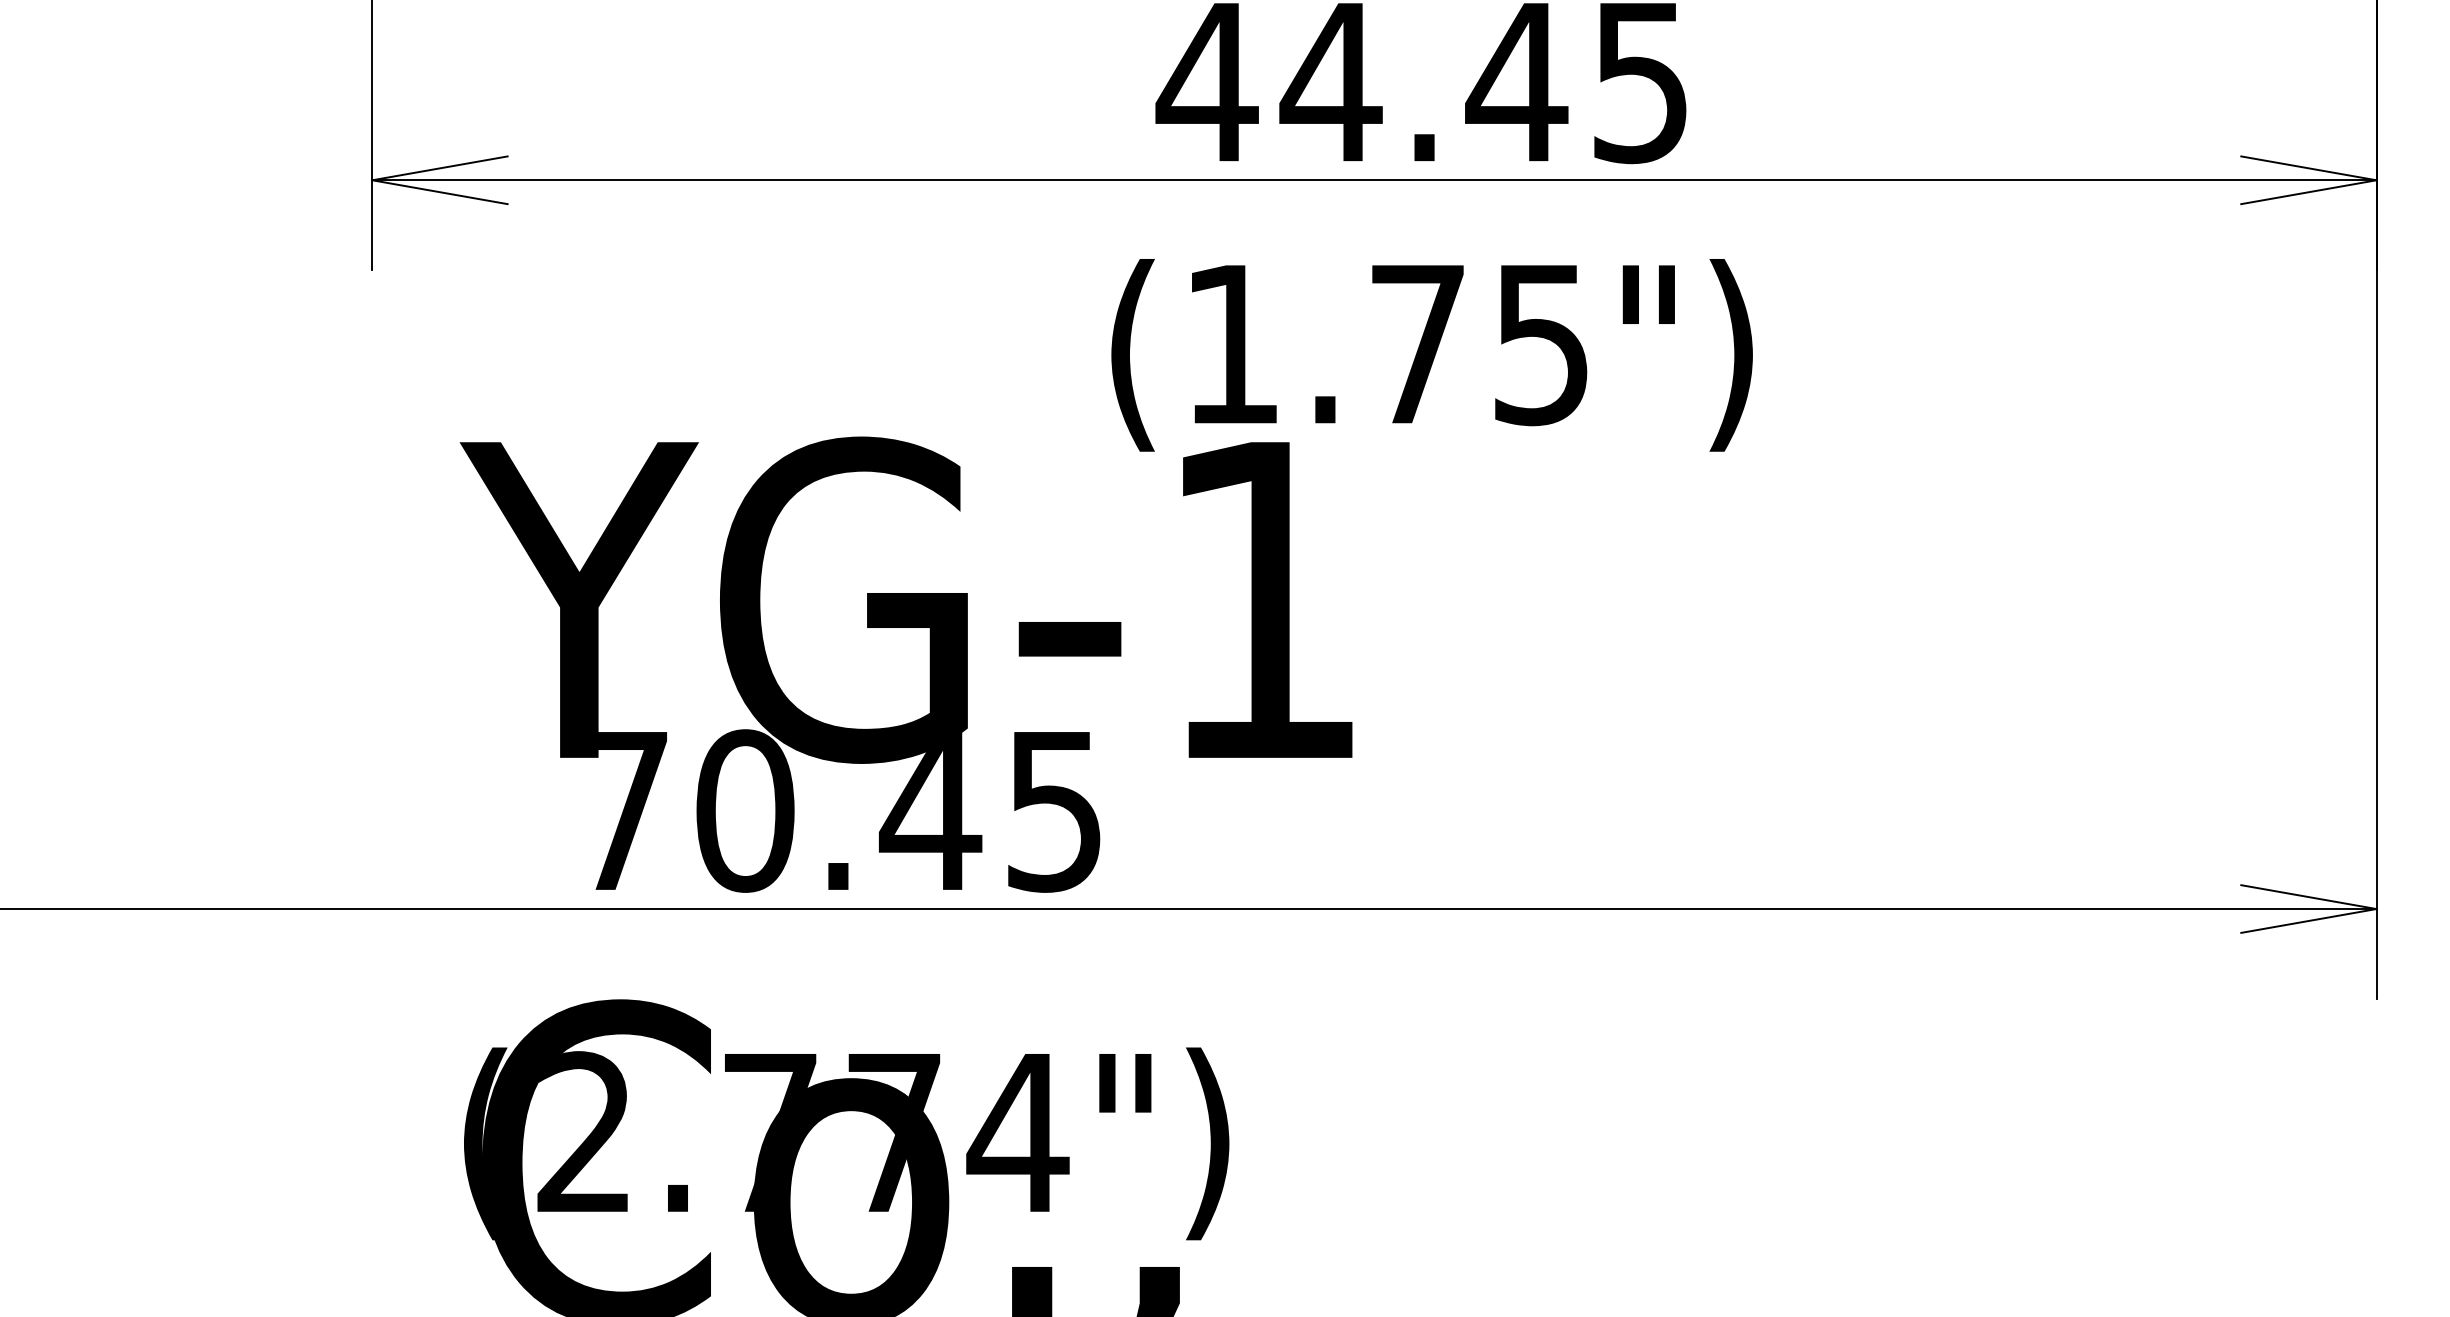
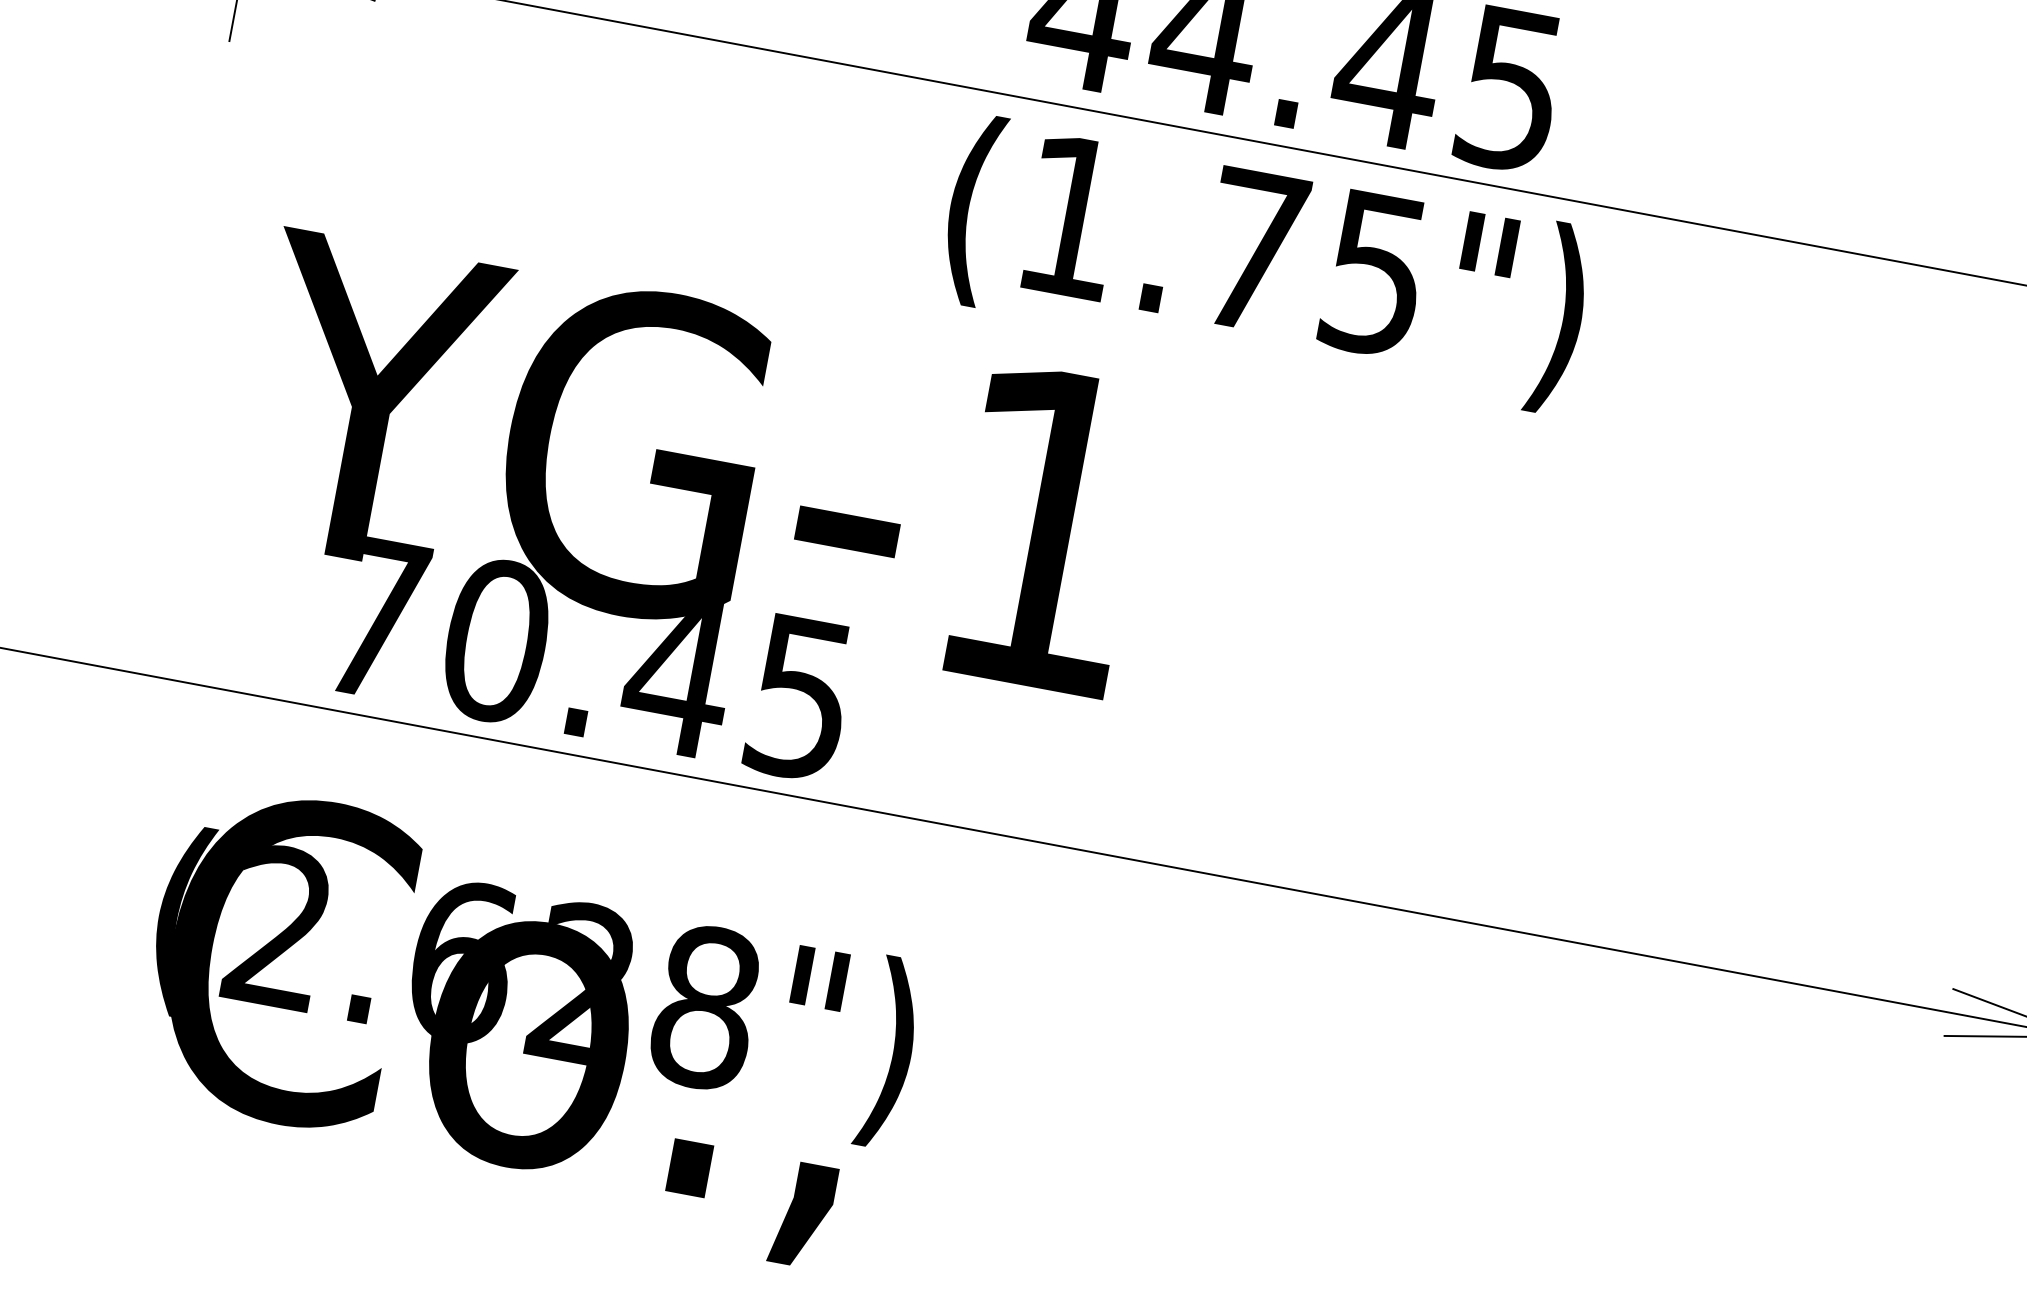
text: (1431, 355) -> (1265, 264), moved
text: (895, 1132) -> (585, 984), (2.774") -> (2.628")

